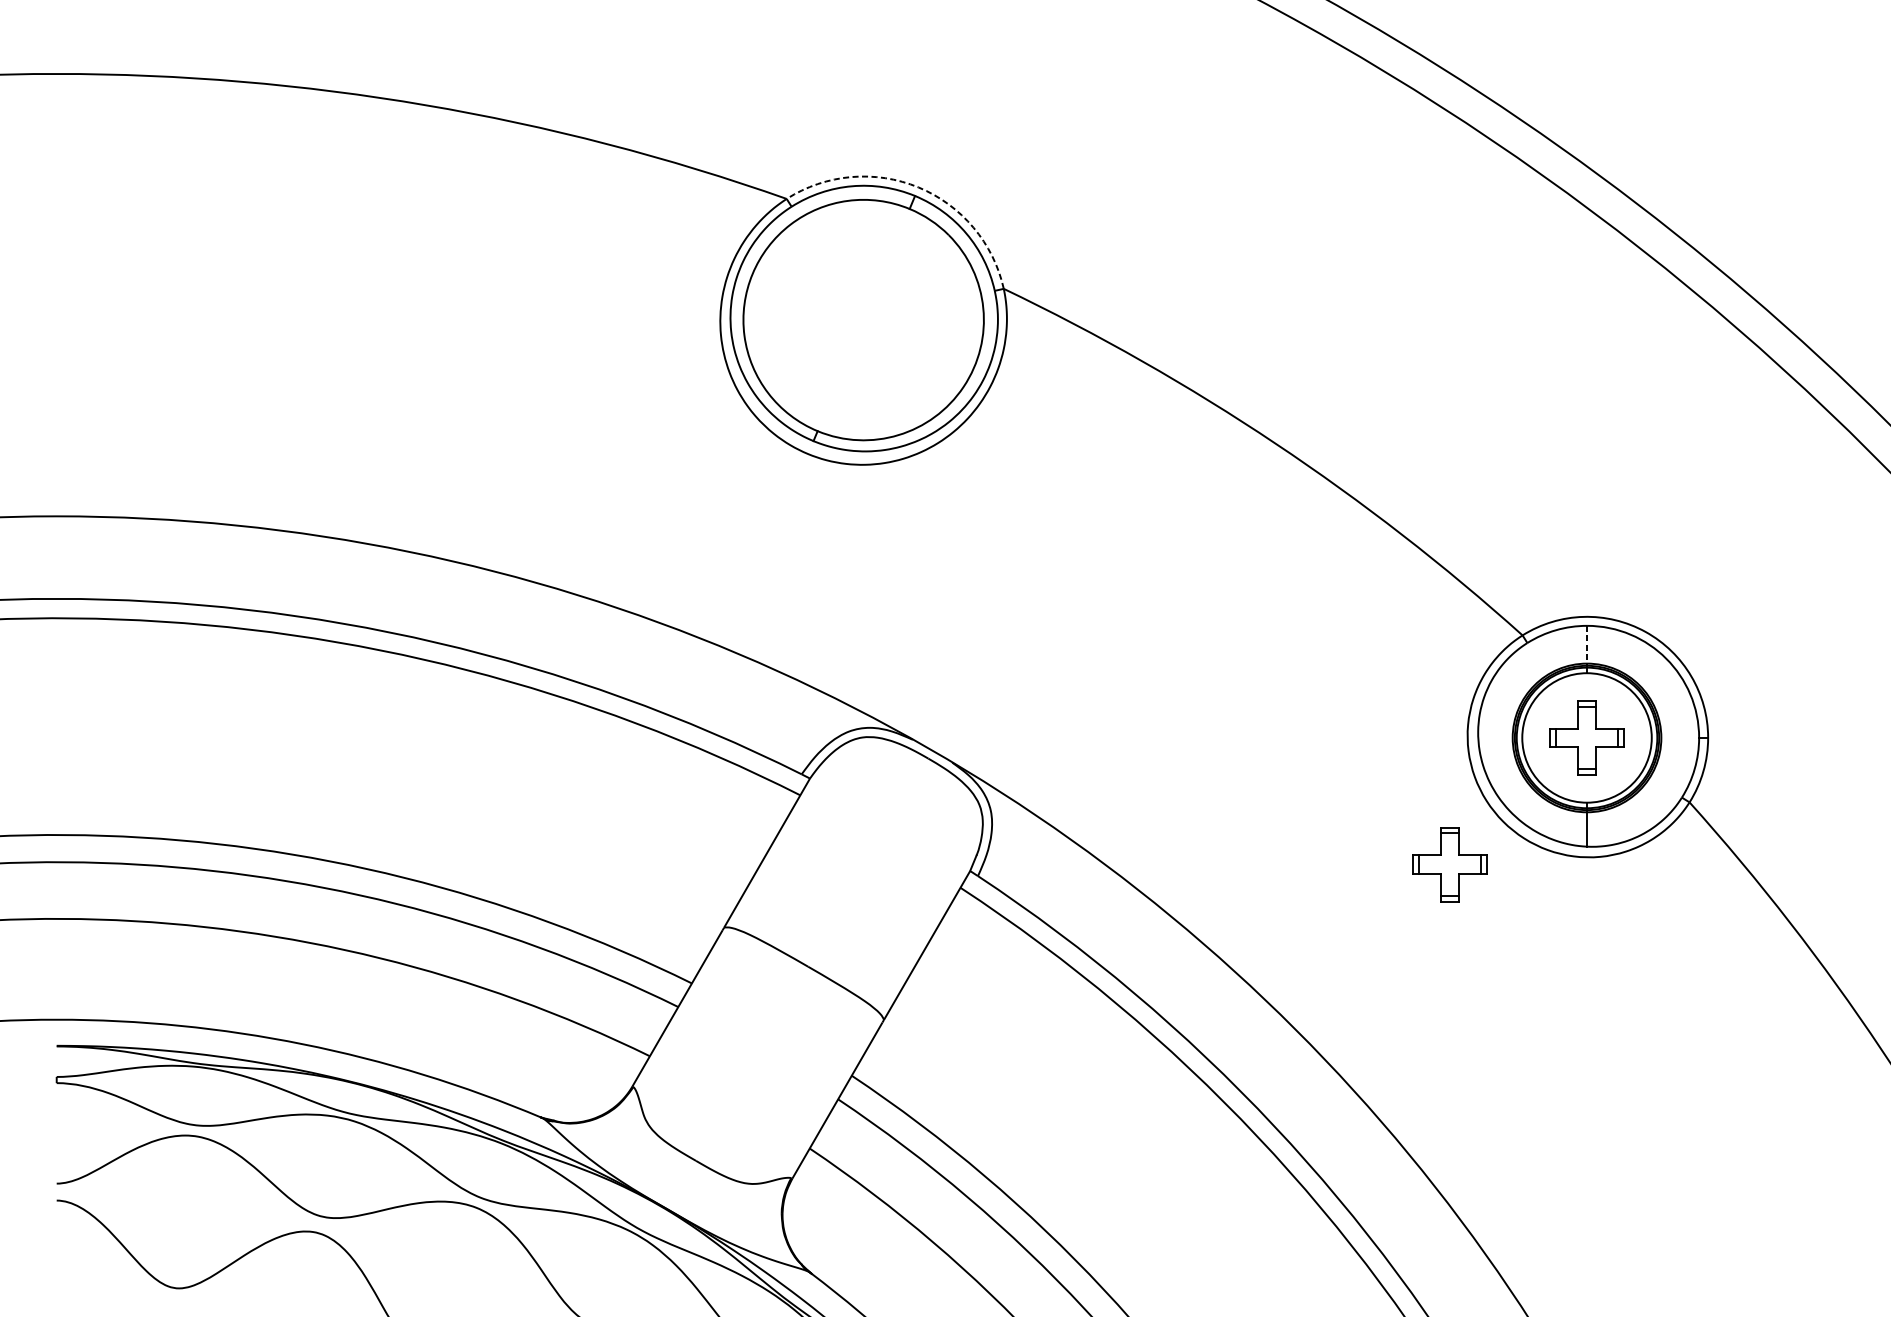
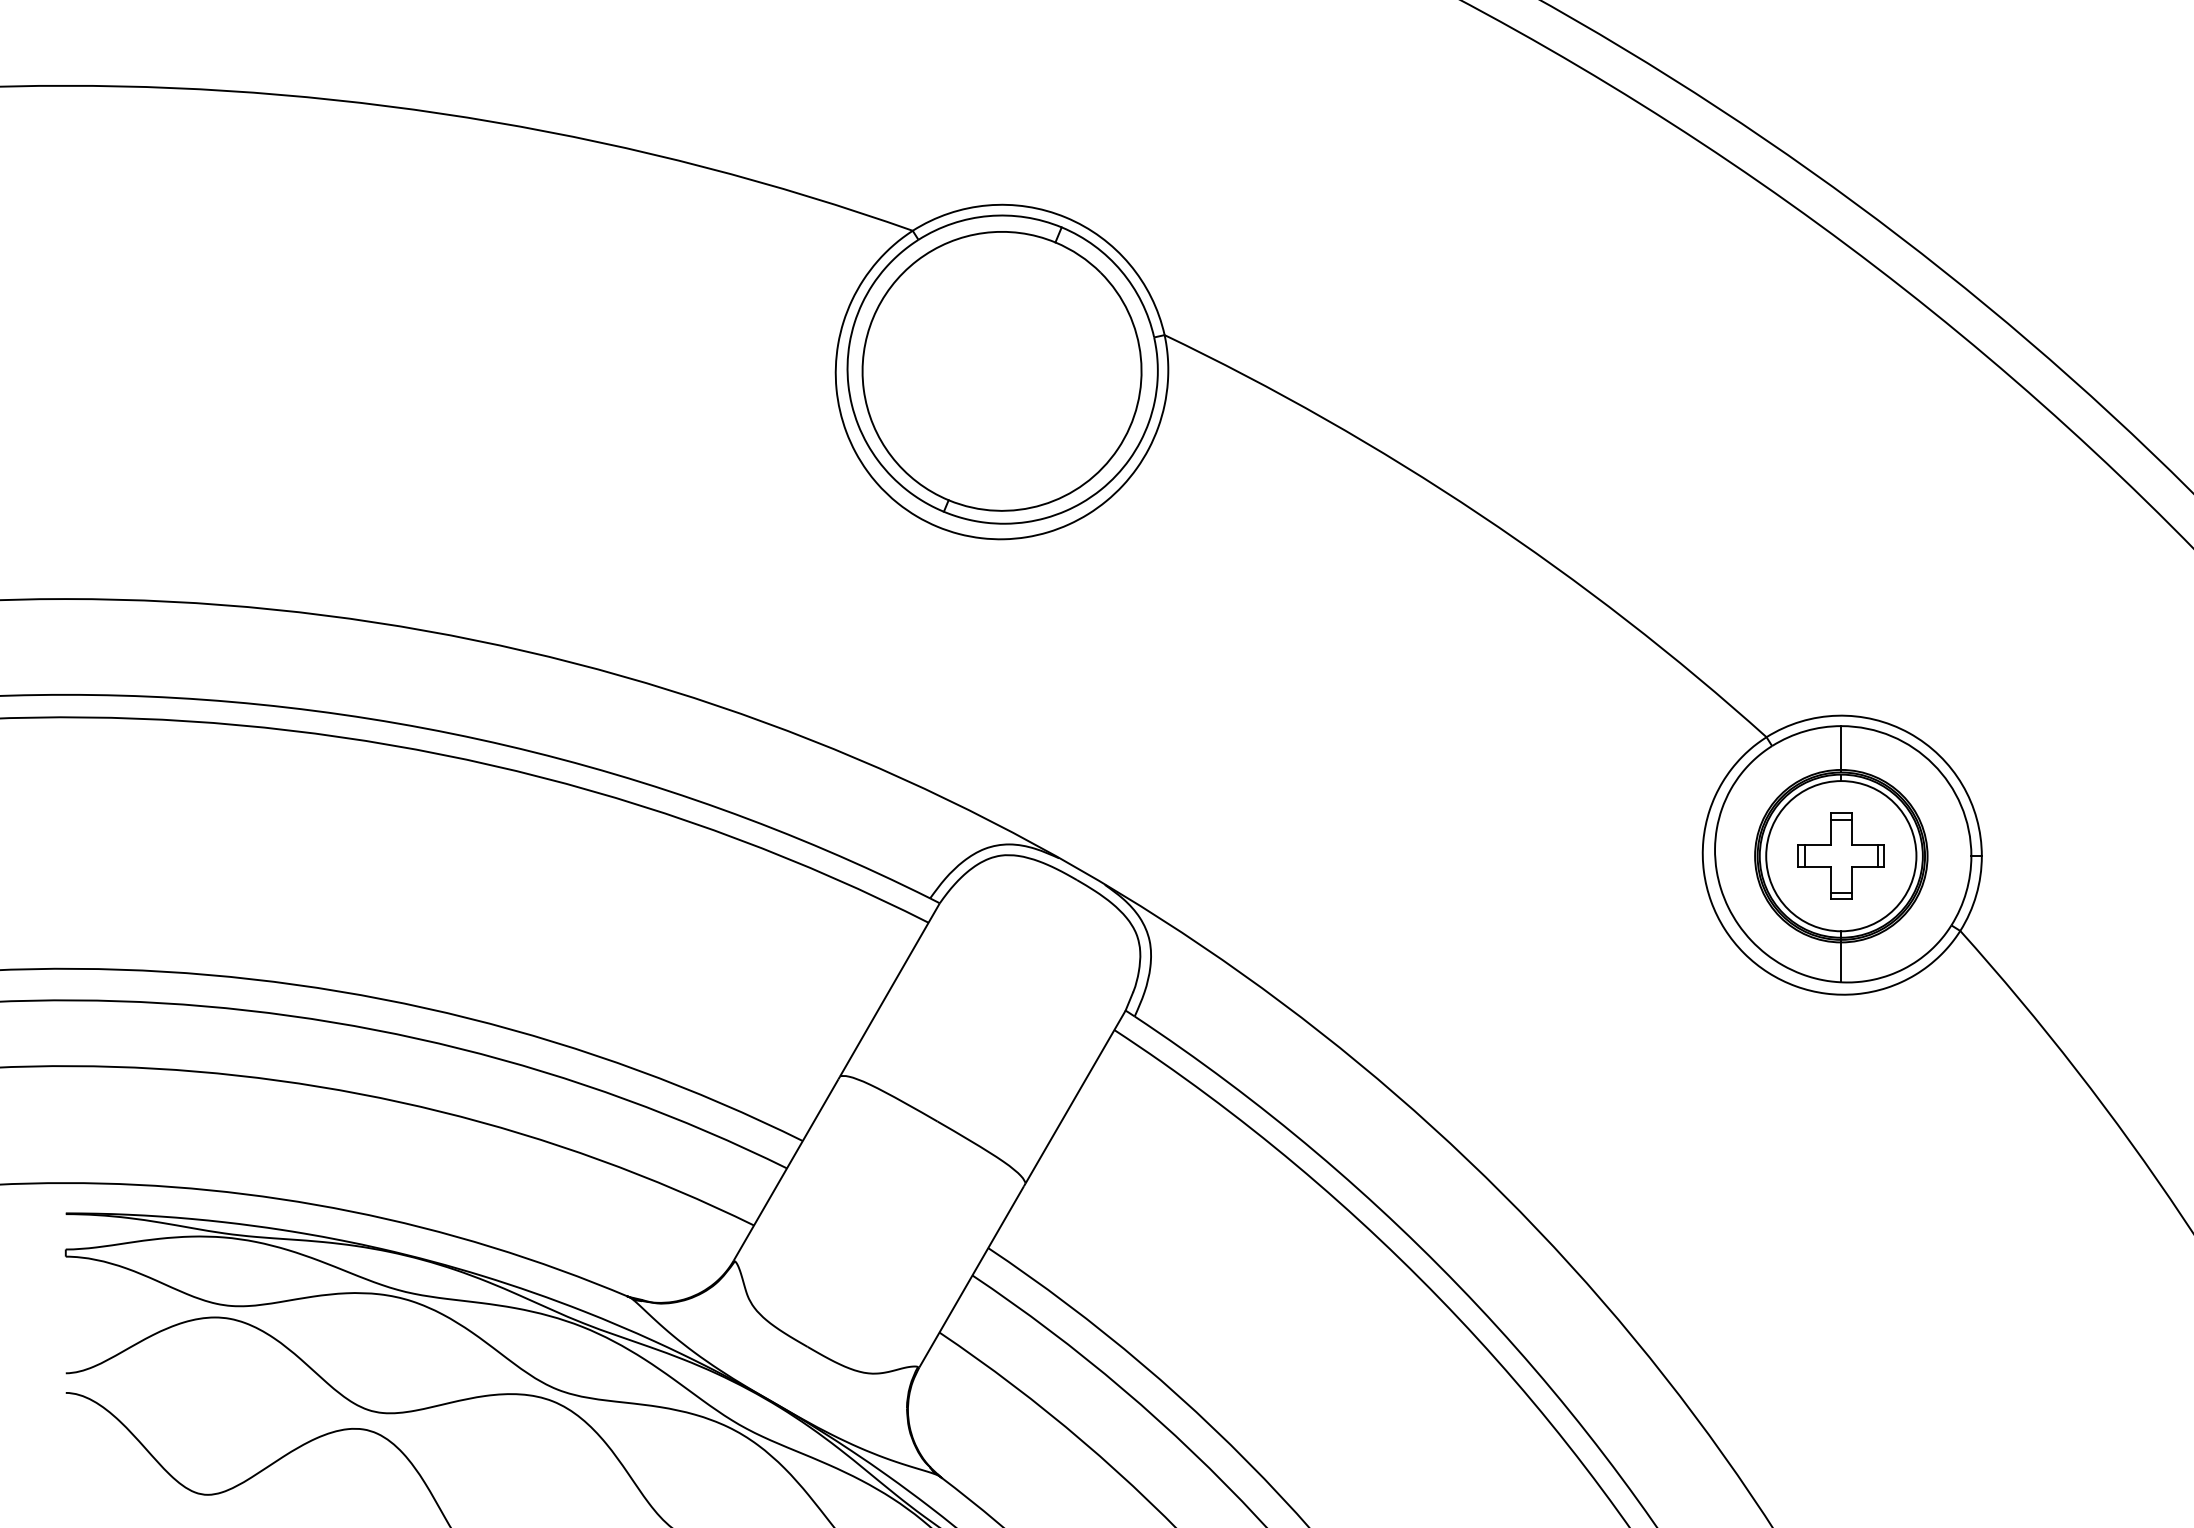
arc: (918, 187) -> (1065, 217), dashed -> solid
line: (1587, 645) -> (1841, 748), dashed -> solid
part: (1449, 864) -> (1681, 1002), removed

